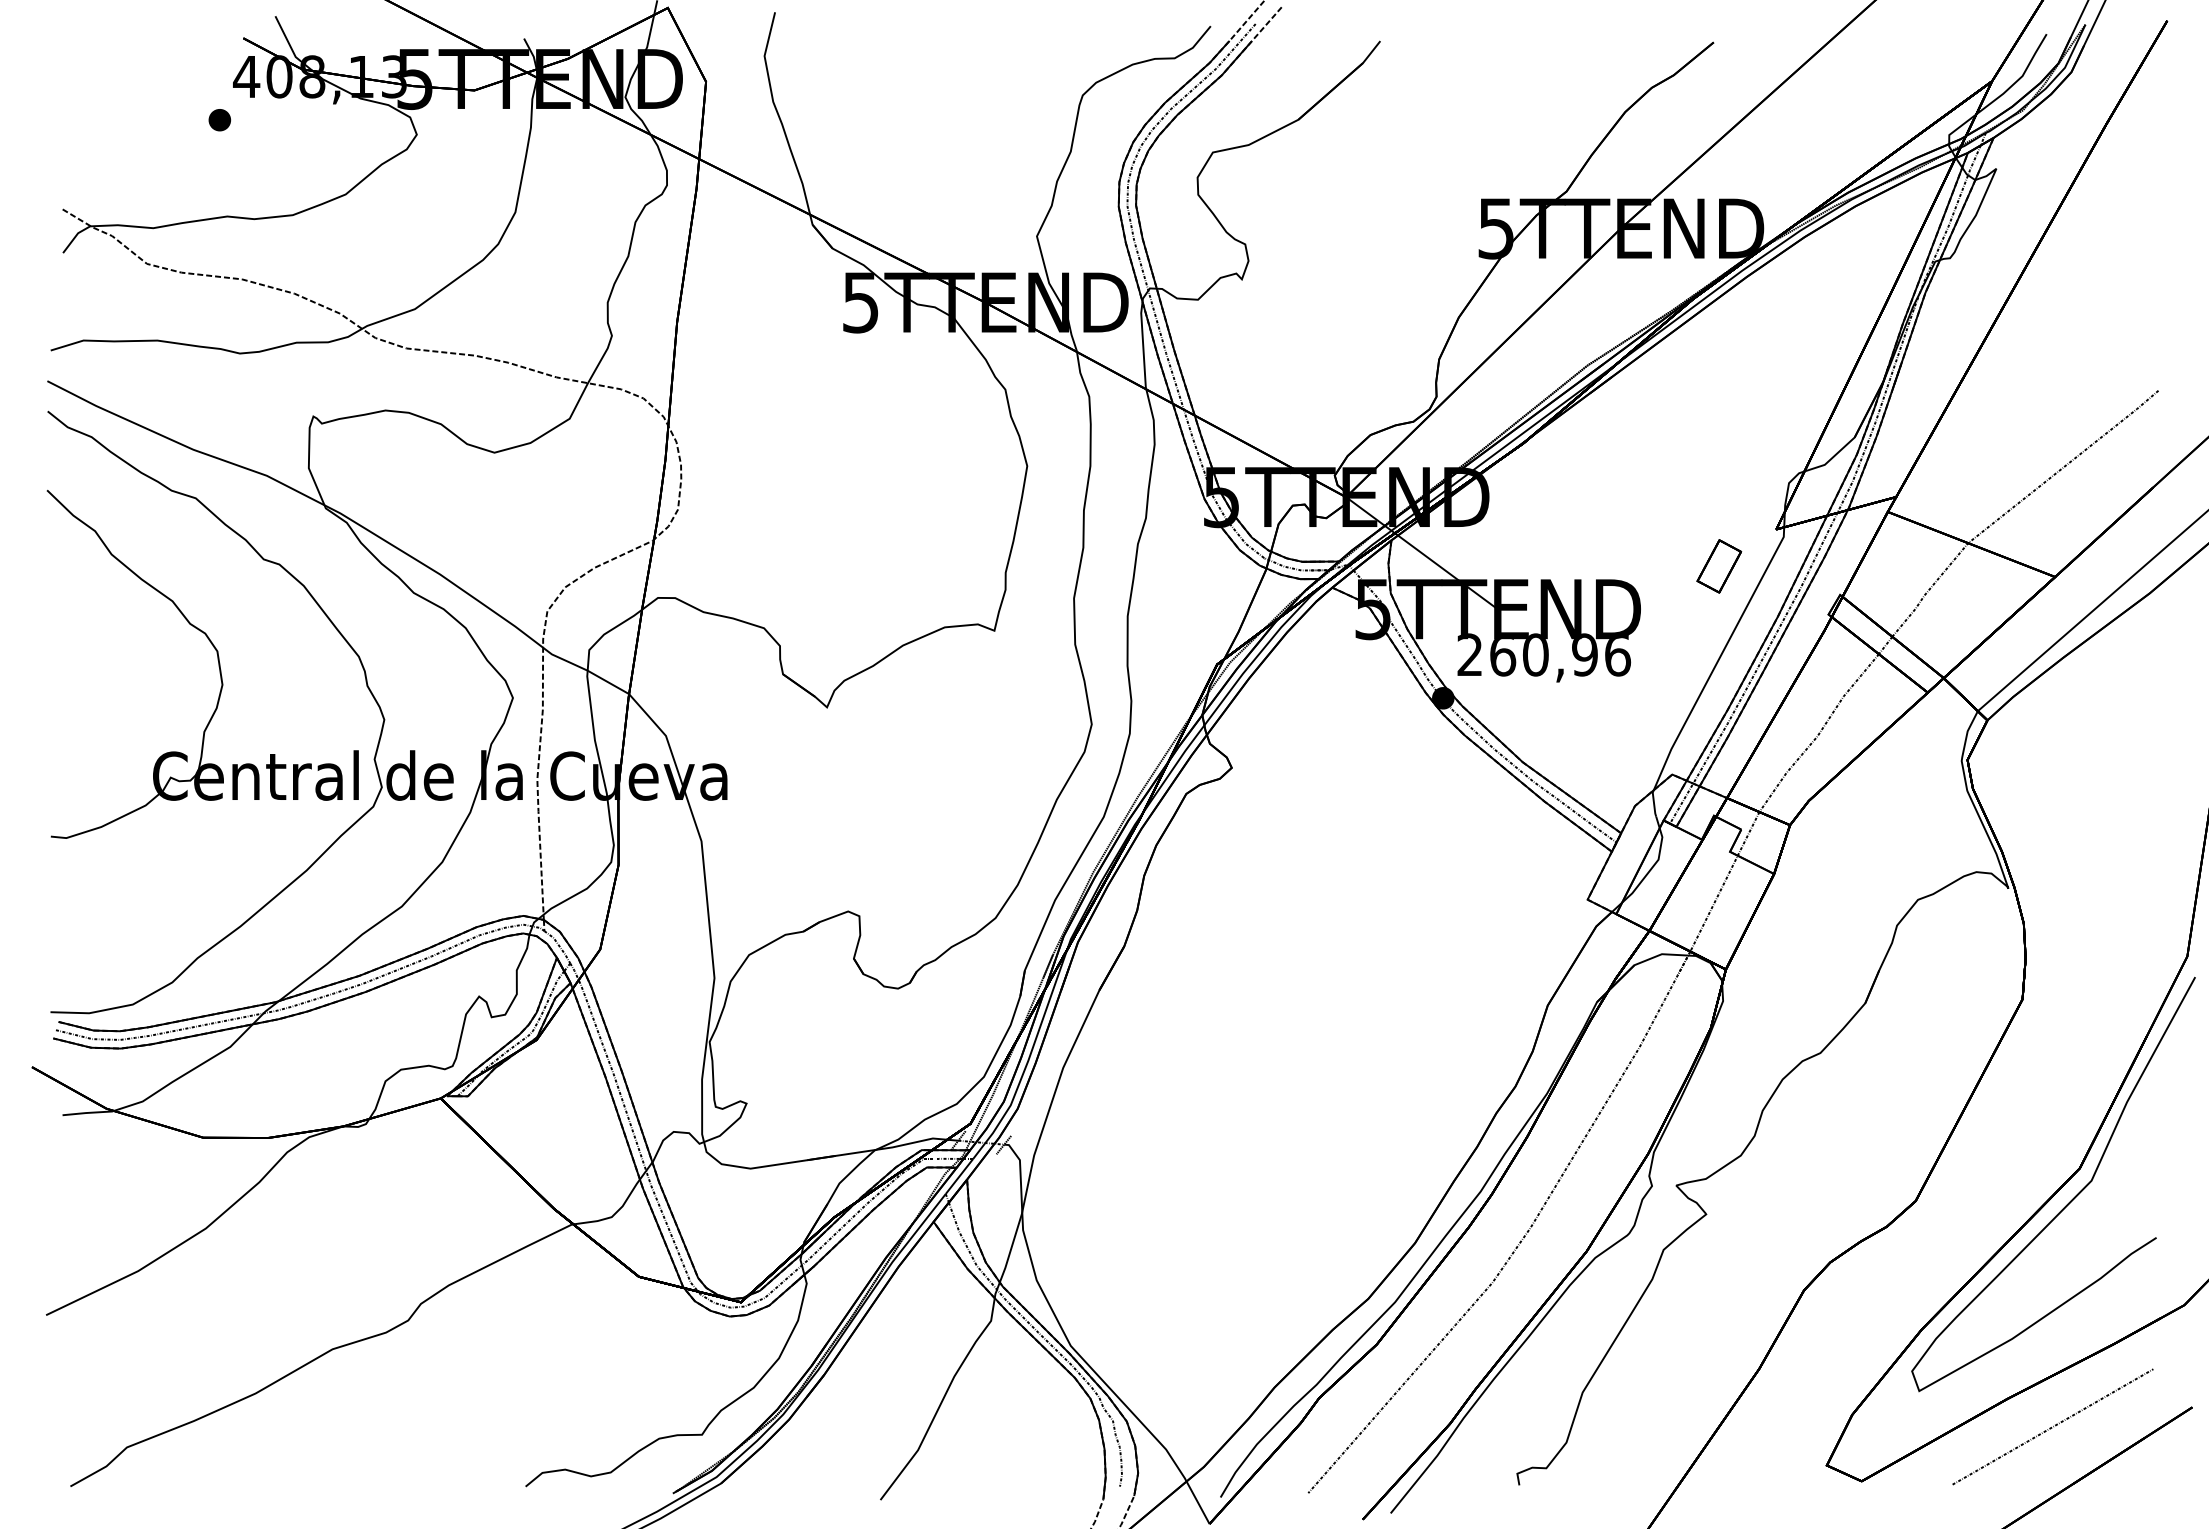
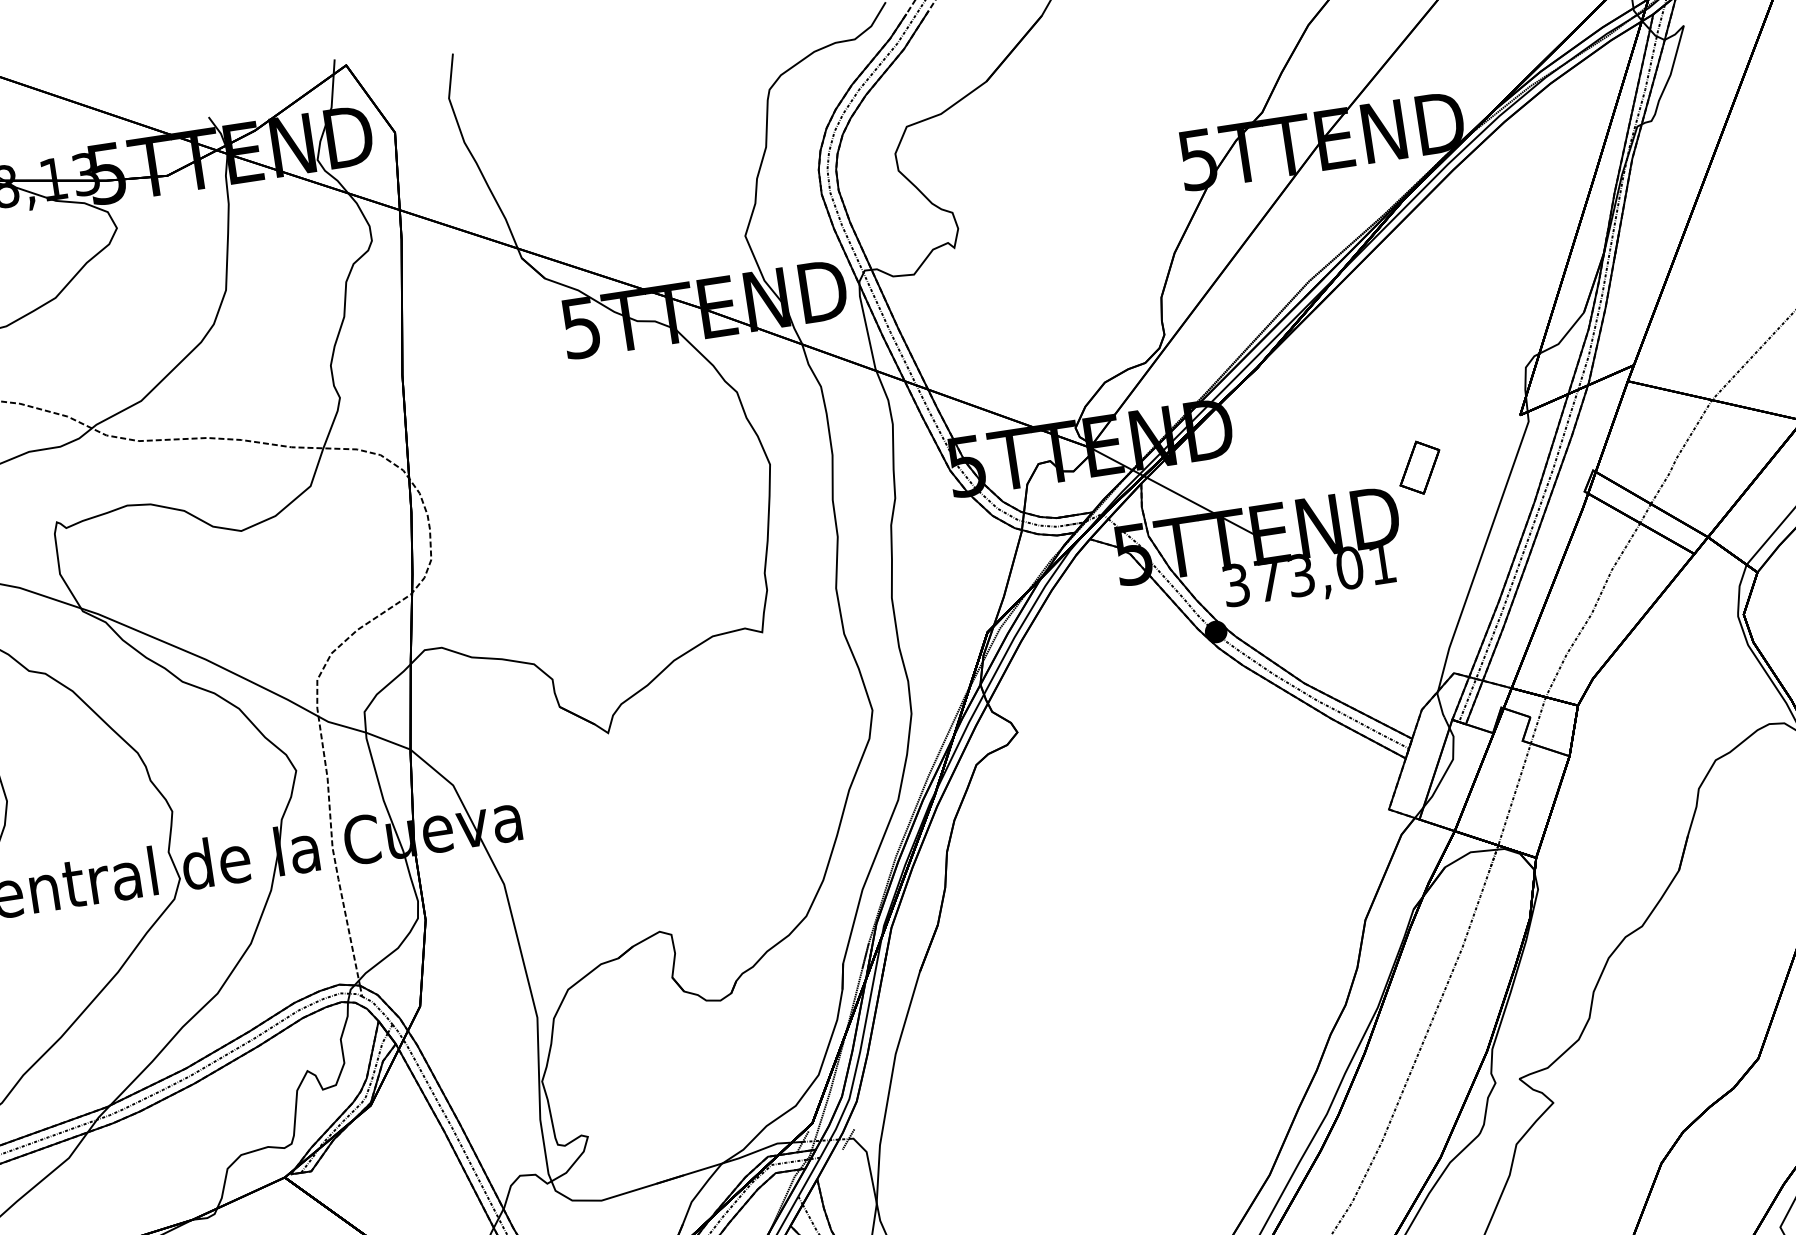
part: (1719, 566) -> (1420, 467), moved
text: (1544, 654) -> (1309, 573), 260,96 -> 373,01

